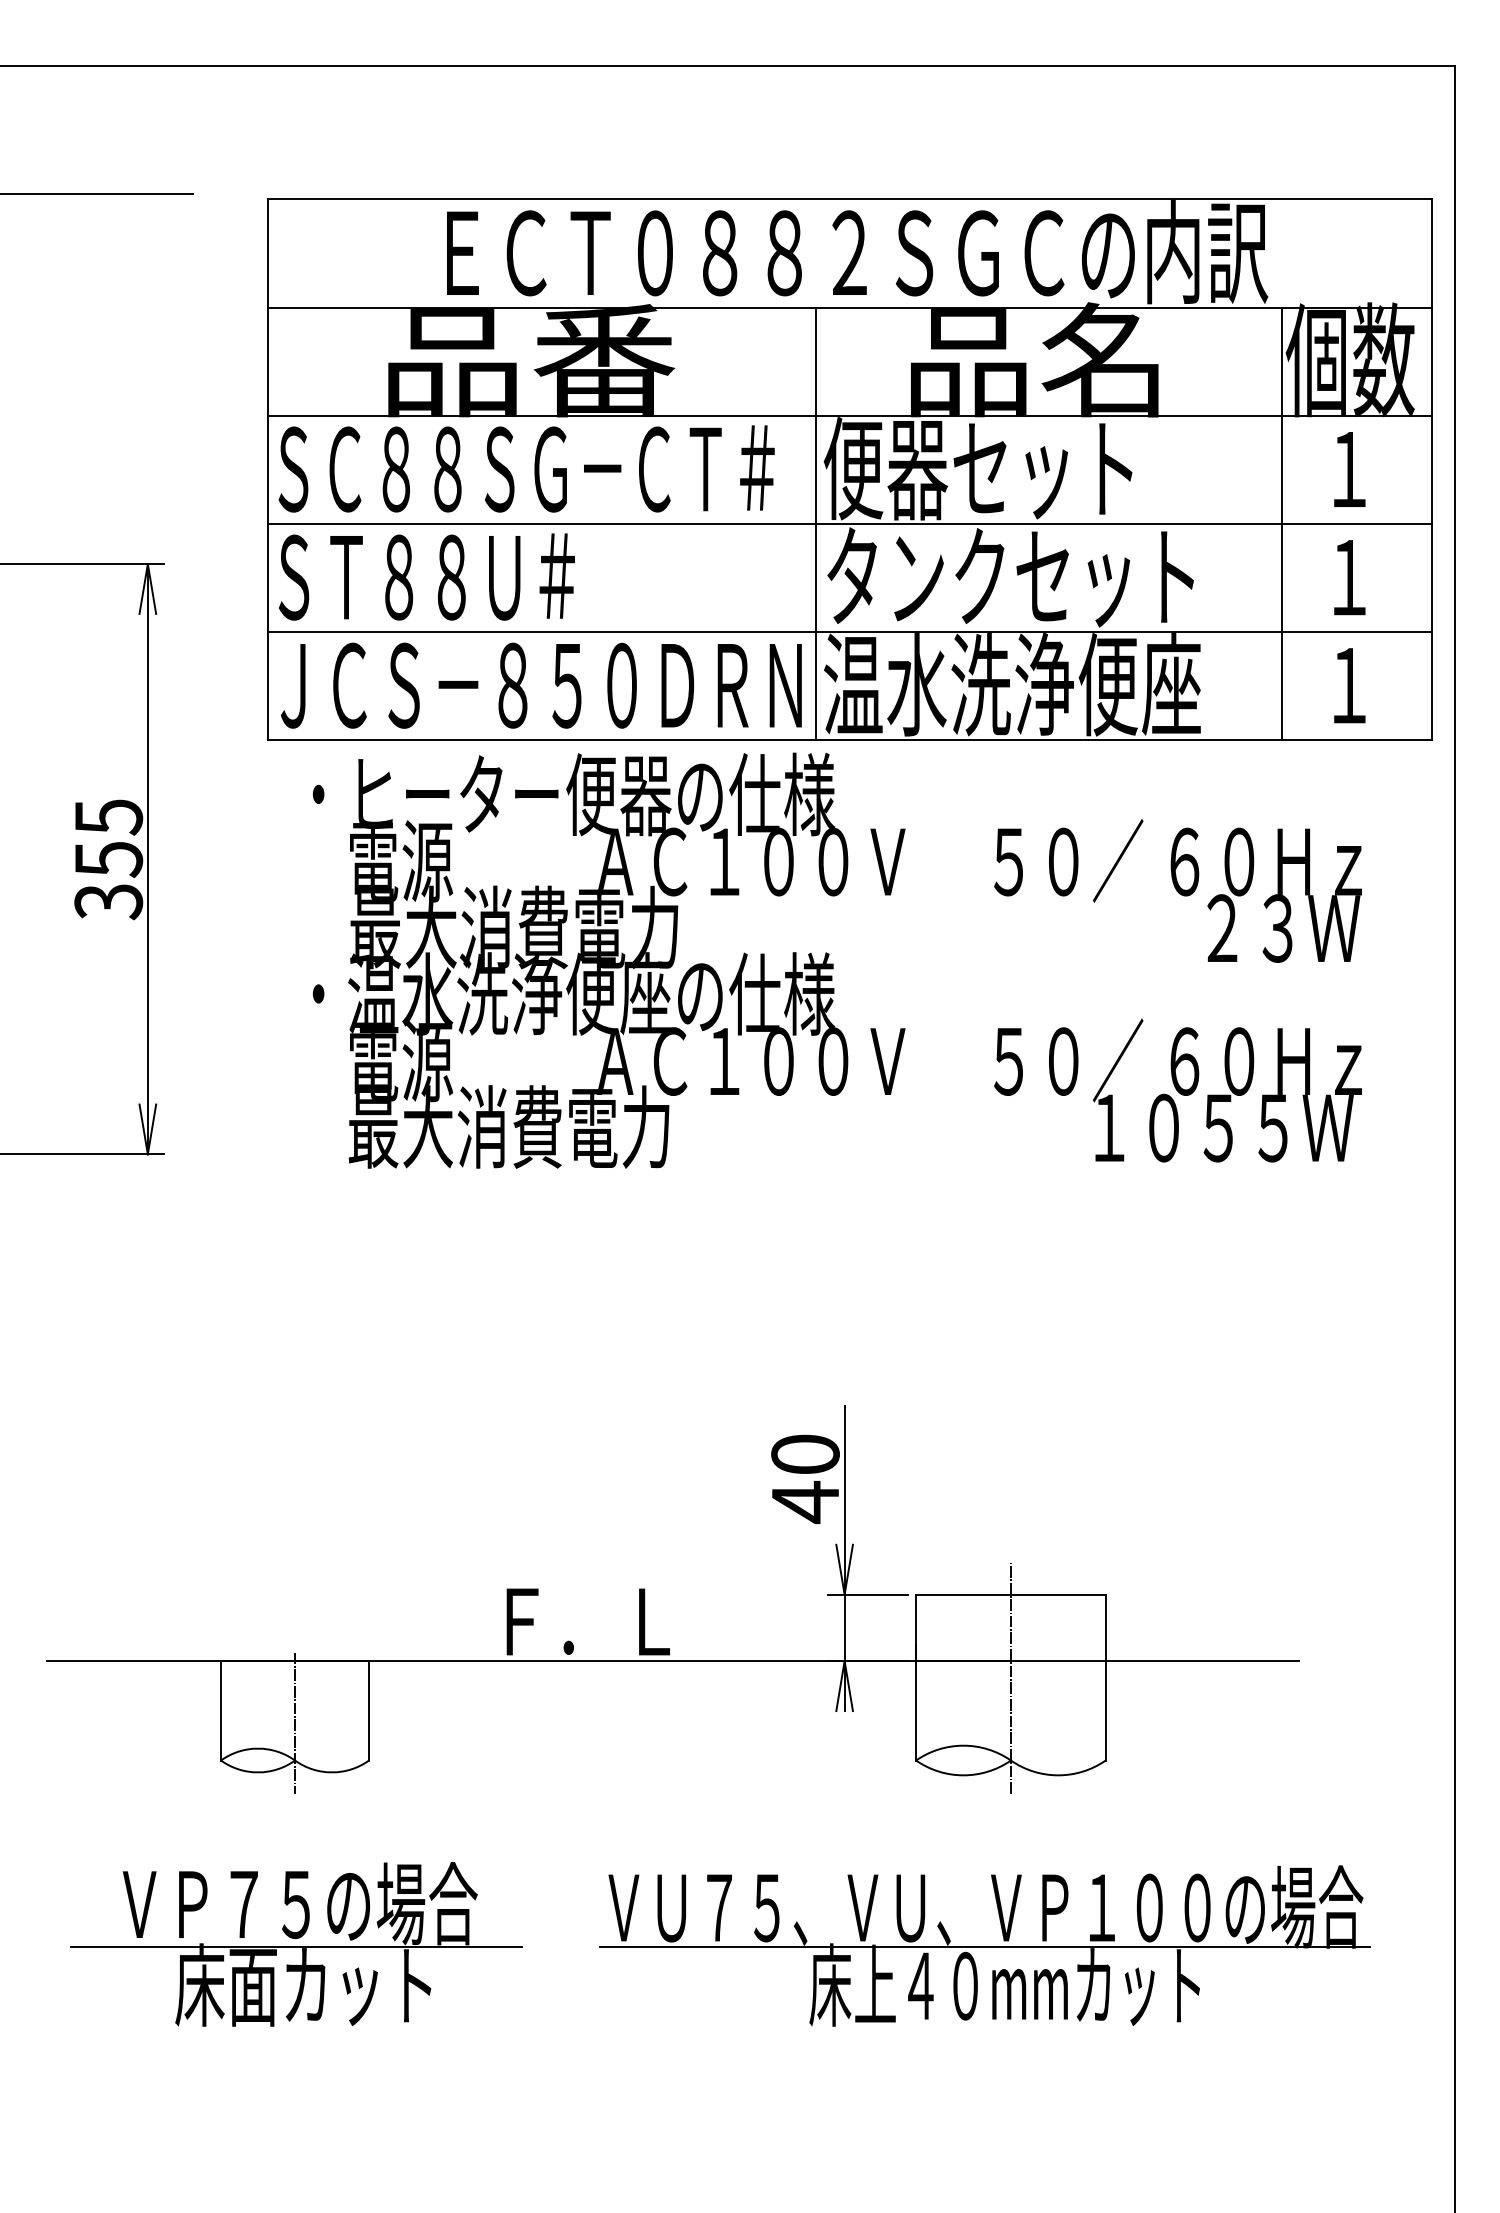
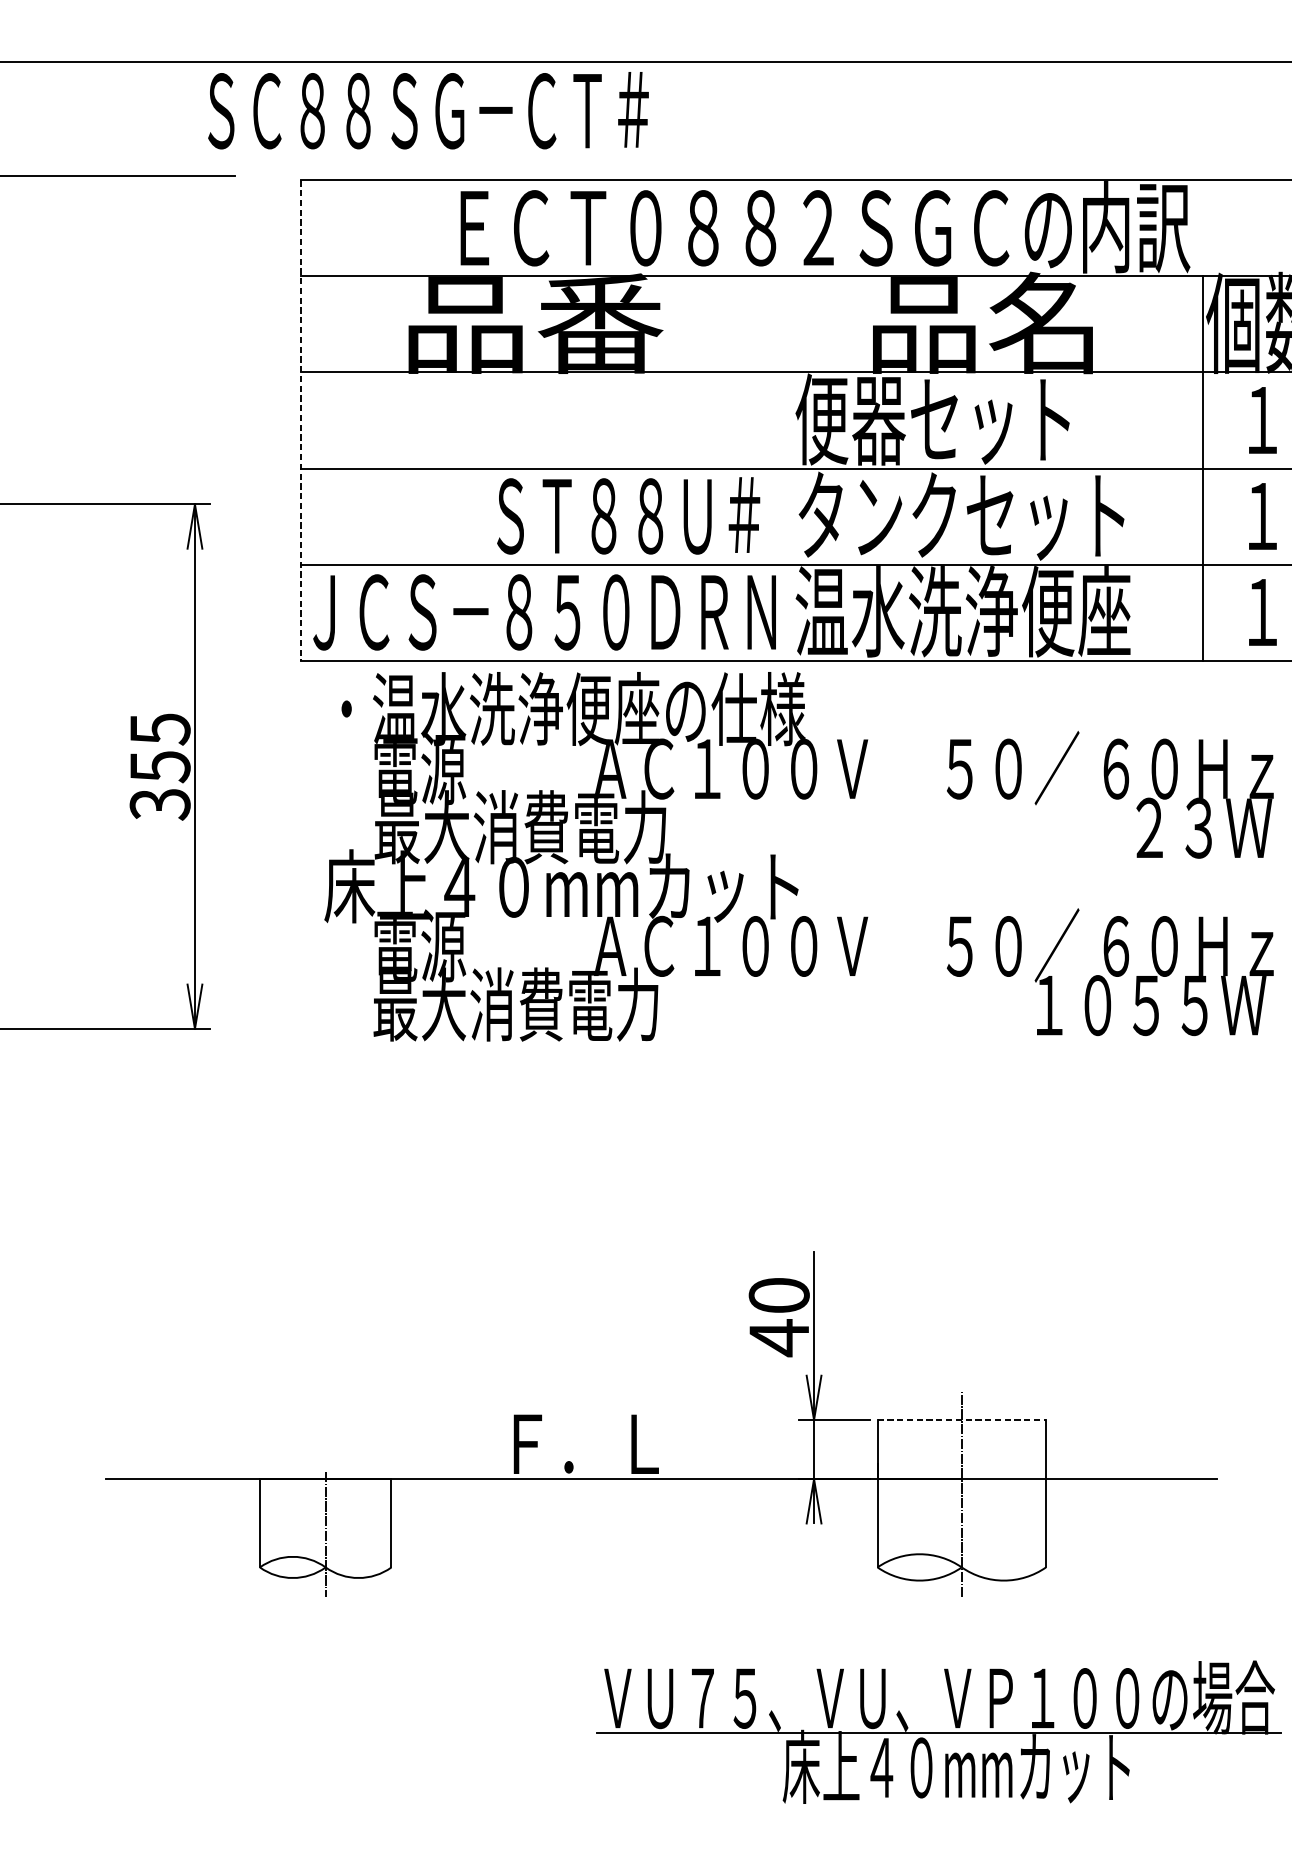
text: (526, 468) -> (428, 110), moved
line: (267, 470) -> (301, 421), solid -> dashed
line: (816, 523) -> (789, 468), removed
text: (426, 576) -> (628, 515), moved
text: (509, 794) -> (516, 709), ・ヒーター便器の仕様 -> ・温水洗浄便座の仕様
text: (564, 993) -> (565, 885), ・温水洗浄便座の仕様 -> 床上４０mmカット
line: (1010, 1594) -> (961, 1419), solid -> dashed
part: (296, 1944) -> (327, 1730), removed

